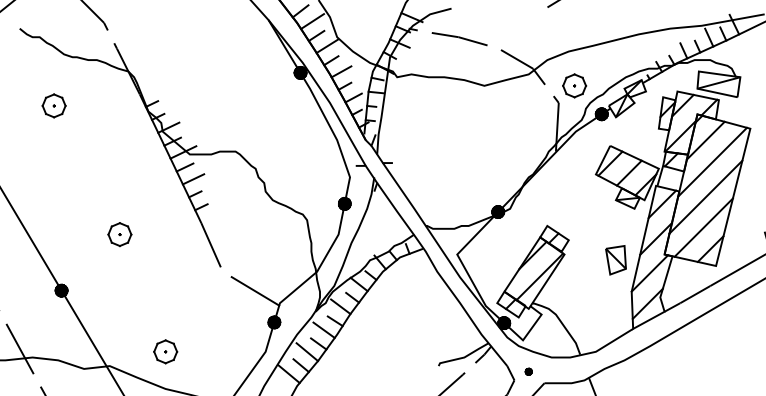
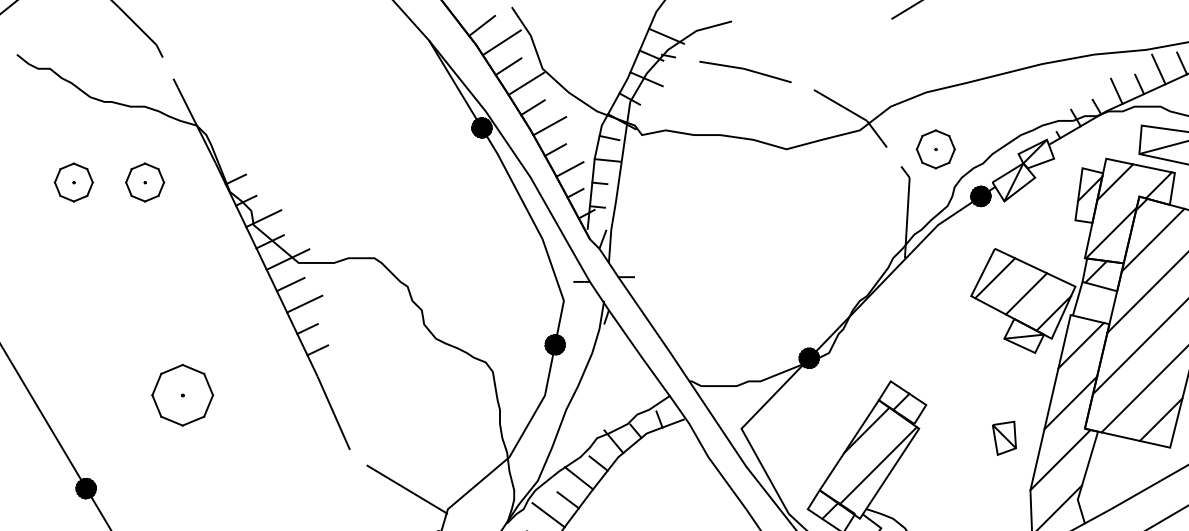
part: (96, 105) -> (144, 181), added
part: (119, 234) -> (182, 395), size x1.6
part: (615, 260) -> (1003, 438), size x0.7

